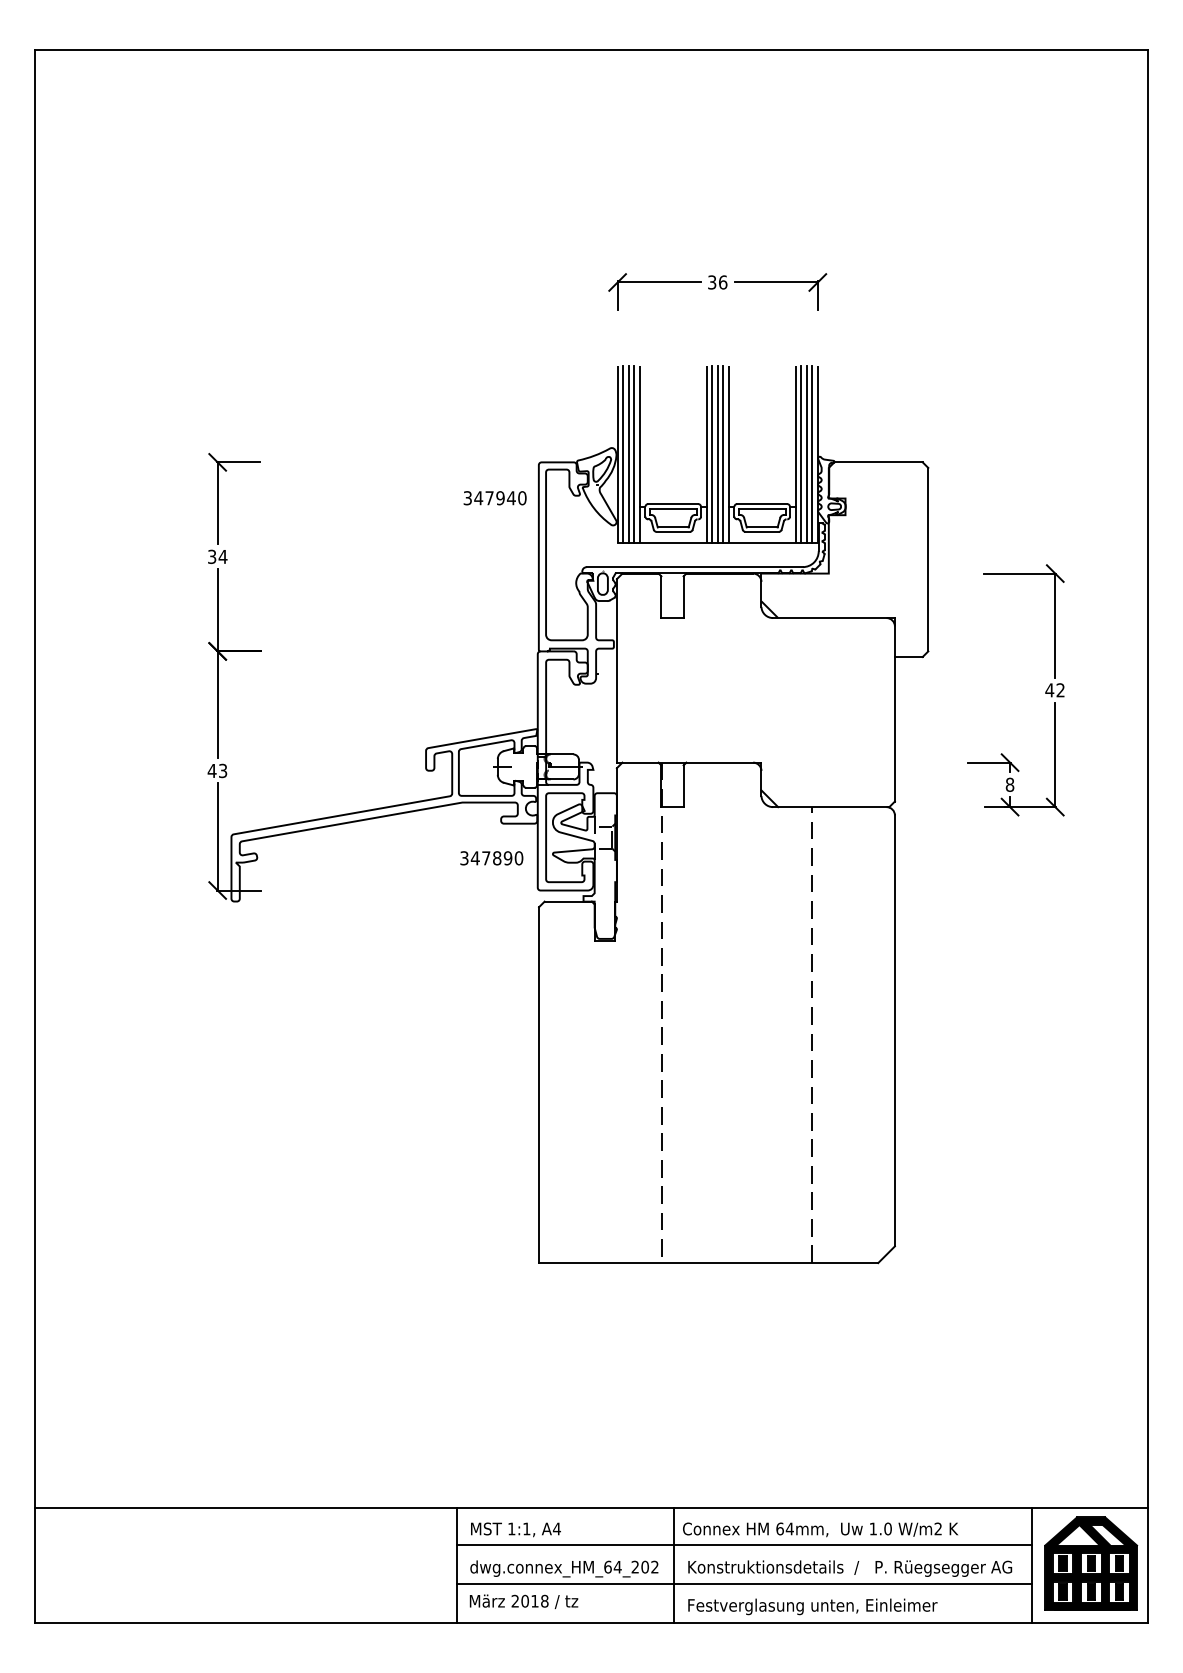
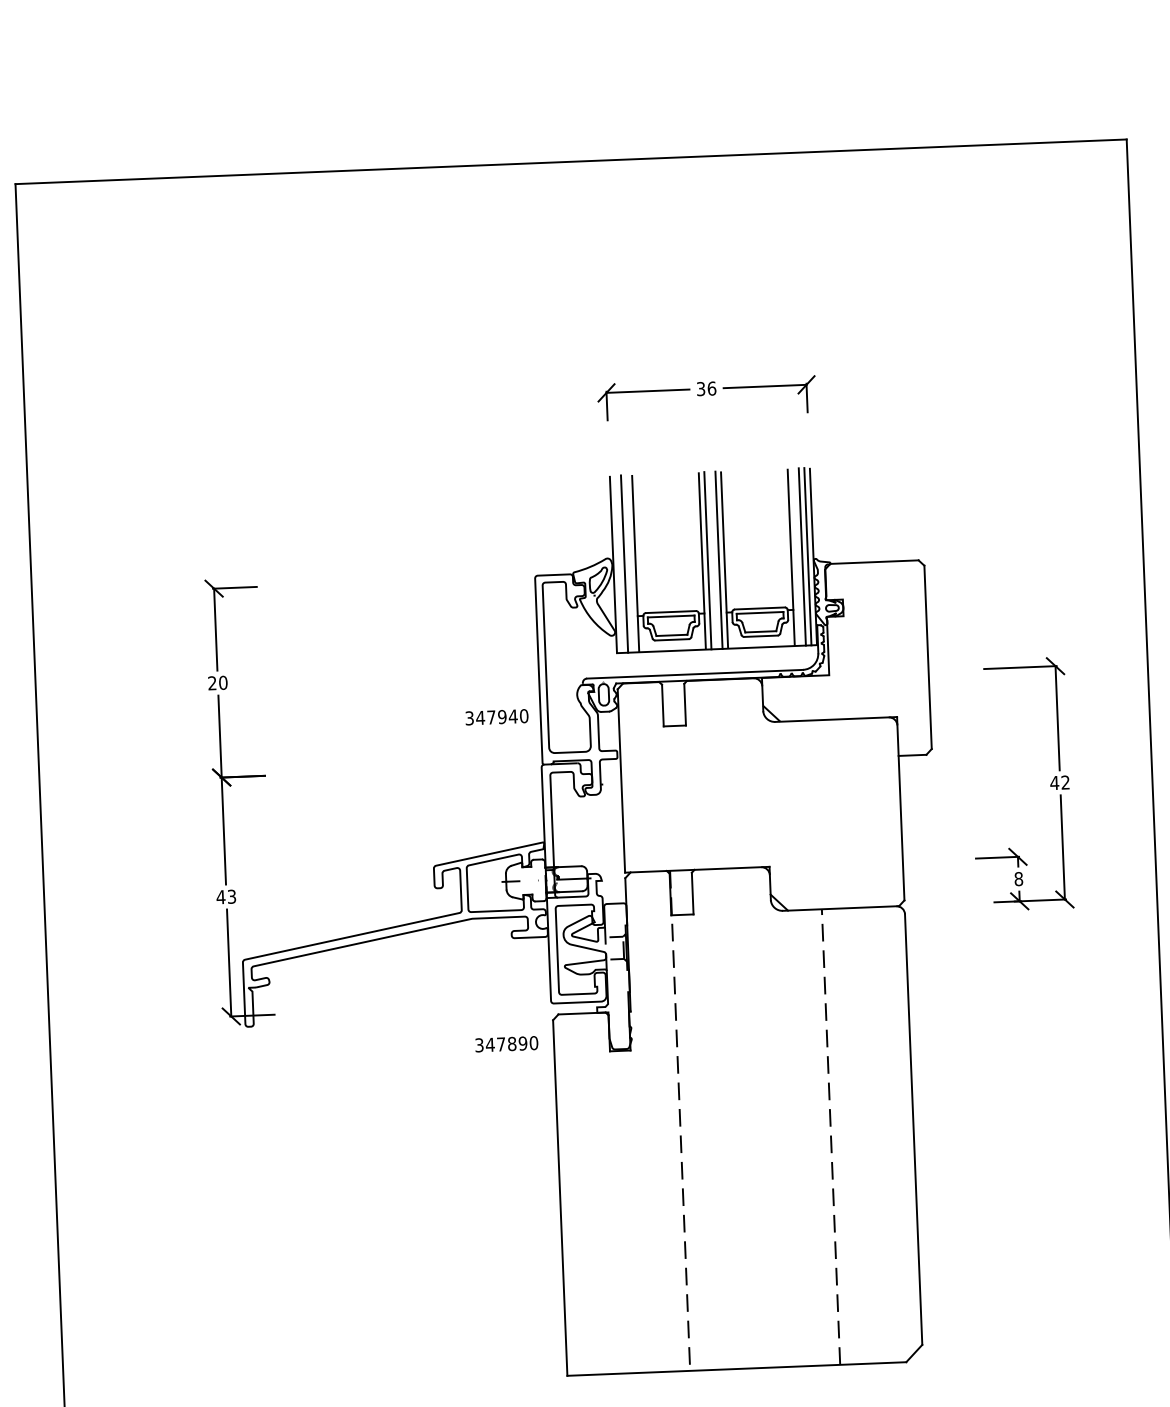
line: (623, 454) -> (619, 564), removed
line: (634, 454) -> (630, 564), removed
line: (717, 454) -> (713, 560), removed
line: (801, 454) -> (797, 557), removed
text: (494, 498) -> (496, 717), moved
text: (217, 556) -> (217, 682), 34 -> 20
text: (491, 858) -> (506, 1044), moved

